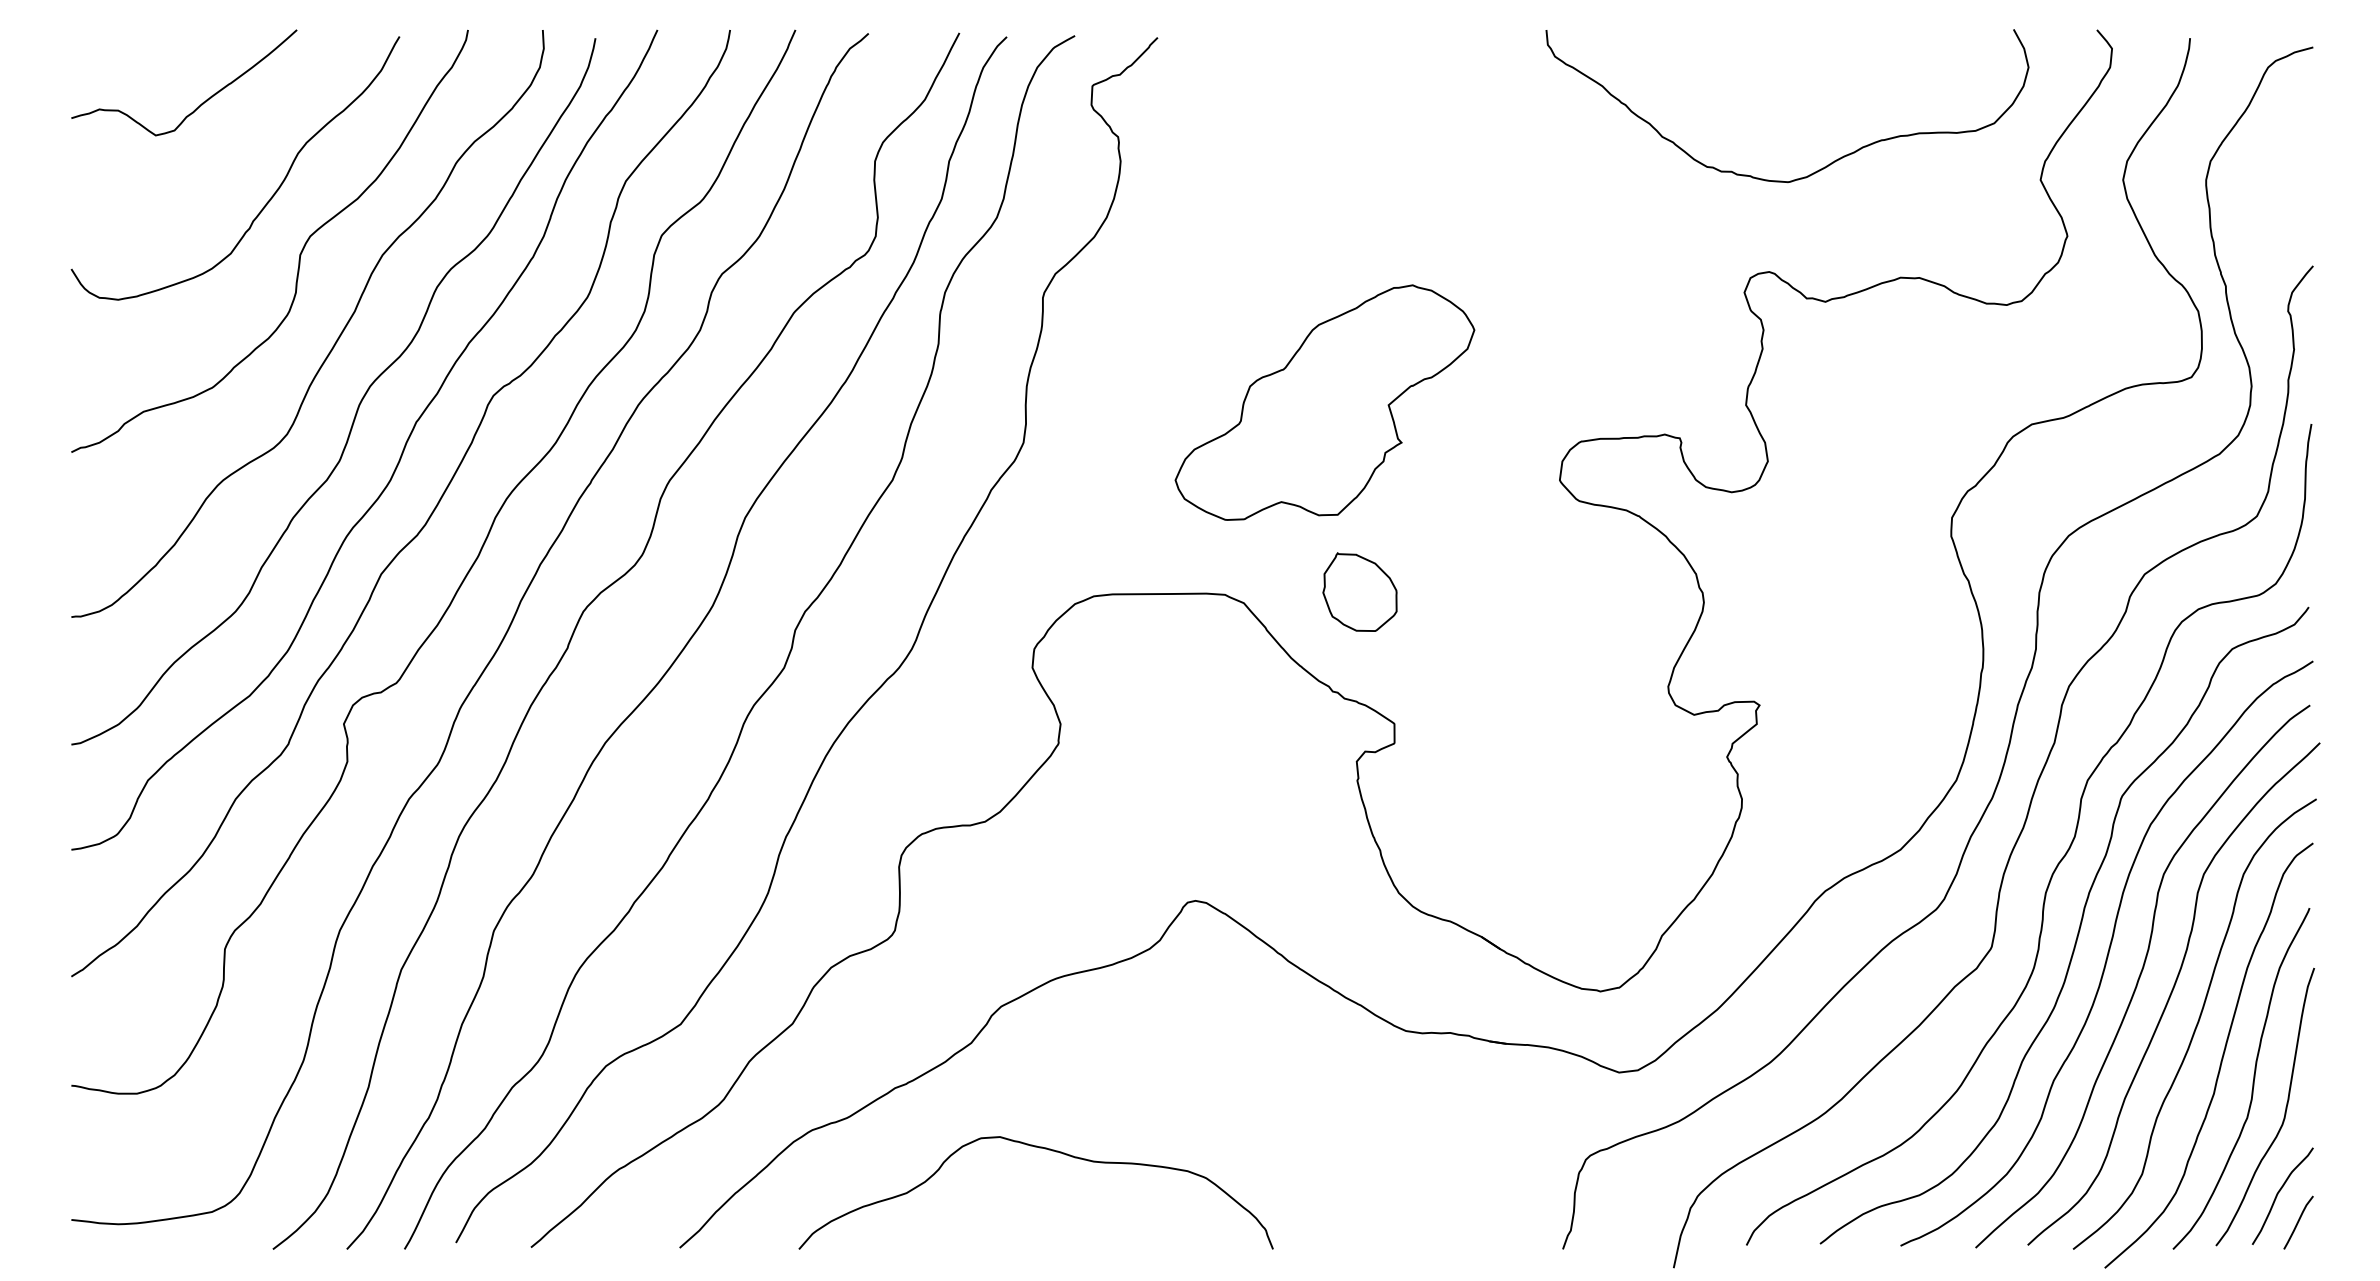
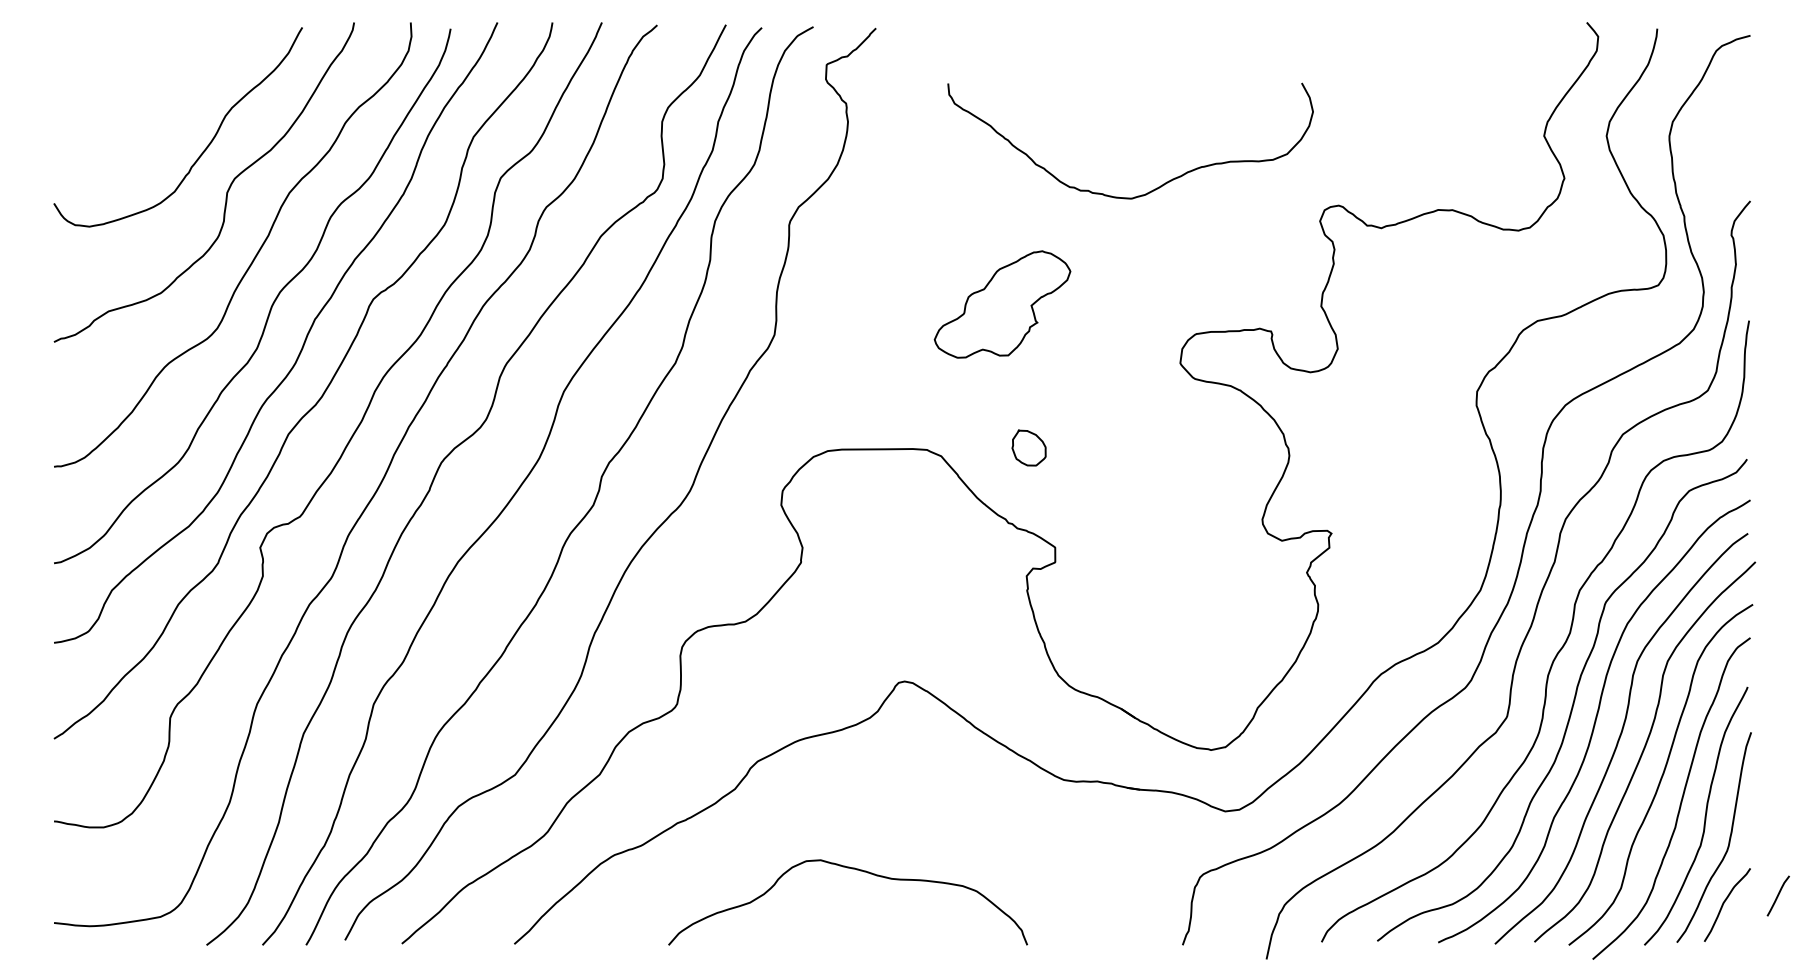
curve: (201, 102) -> (152, 77), removed
curve: (1824, 166) -> (1158, 186), moved
part: (1324, 402) -> (1002, 304), size x0.6
part: (1359, 591) -> (1028, 447), size x0.6
curve: (1047, 1150) -> (856, 870), moved
curve: (2297, 1221) -> (1777, 895), moved

